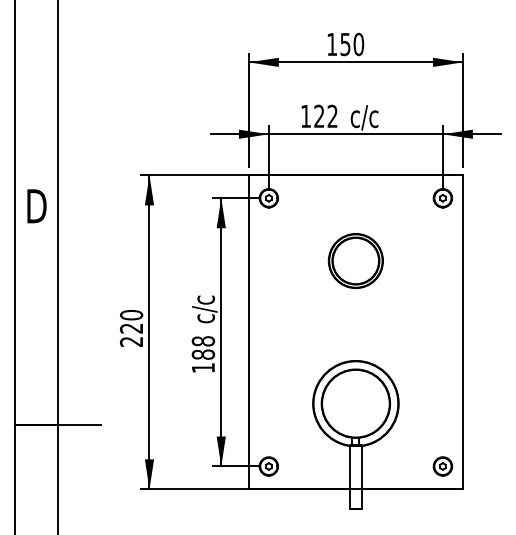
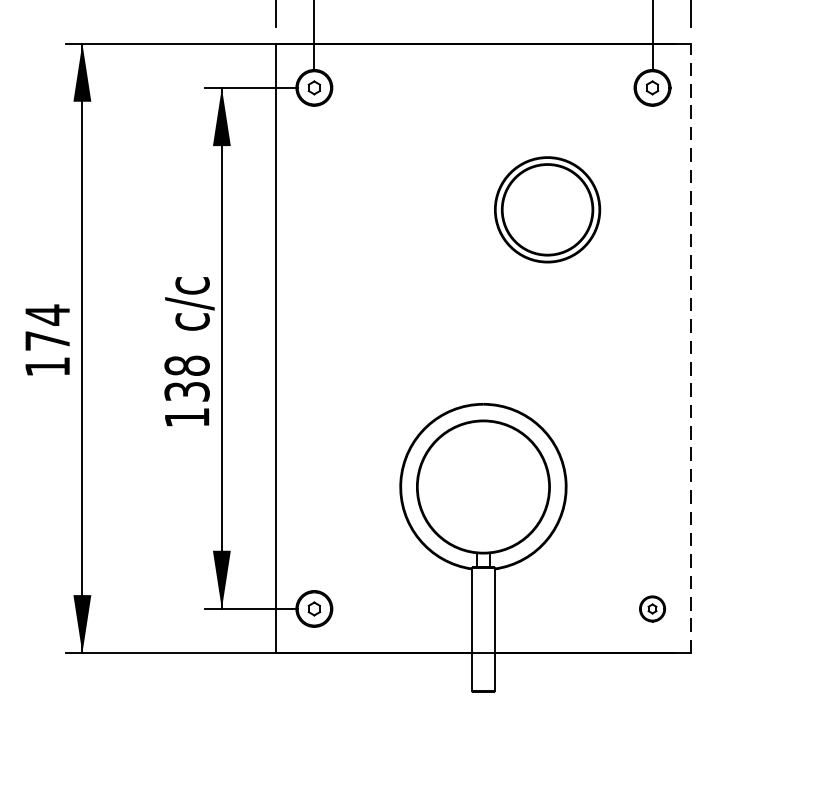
part: (355, 260) -> (546, 208), moved
text: (131, 327) -> (47, 338), 220 -> 174
line: (462, 332) -> (690, 348), solid -> dashed
text: (203, 354) -> (187, 391), 188 -> 138
part: (442, 466) -> (651, 608), size x0.7

